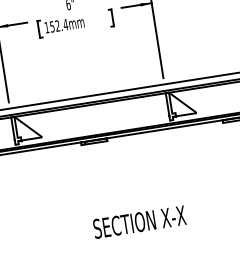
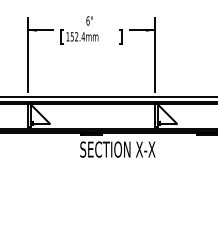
text: (139, 222) -> (117, 149), moved

